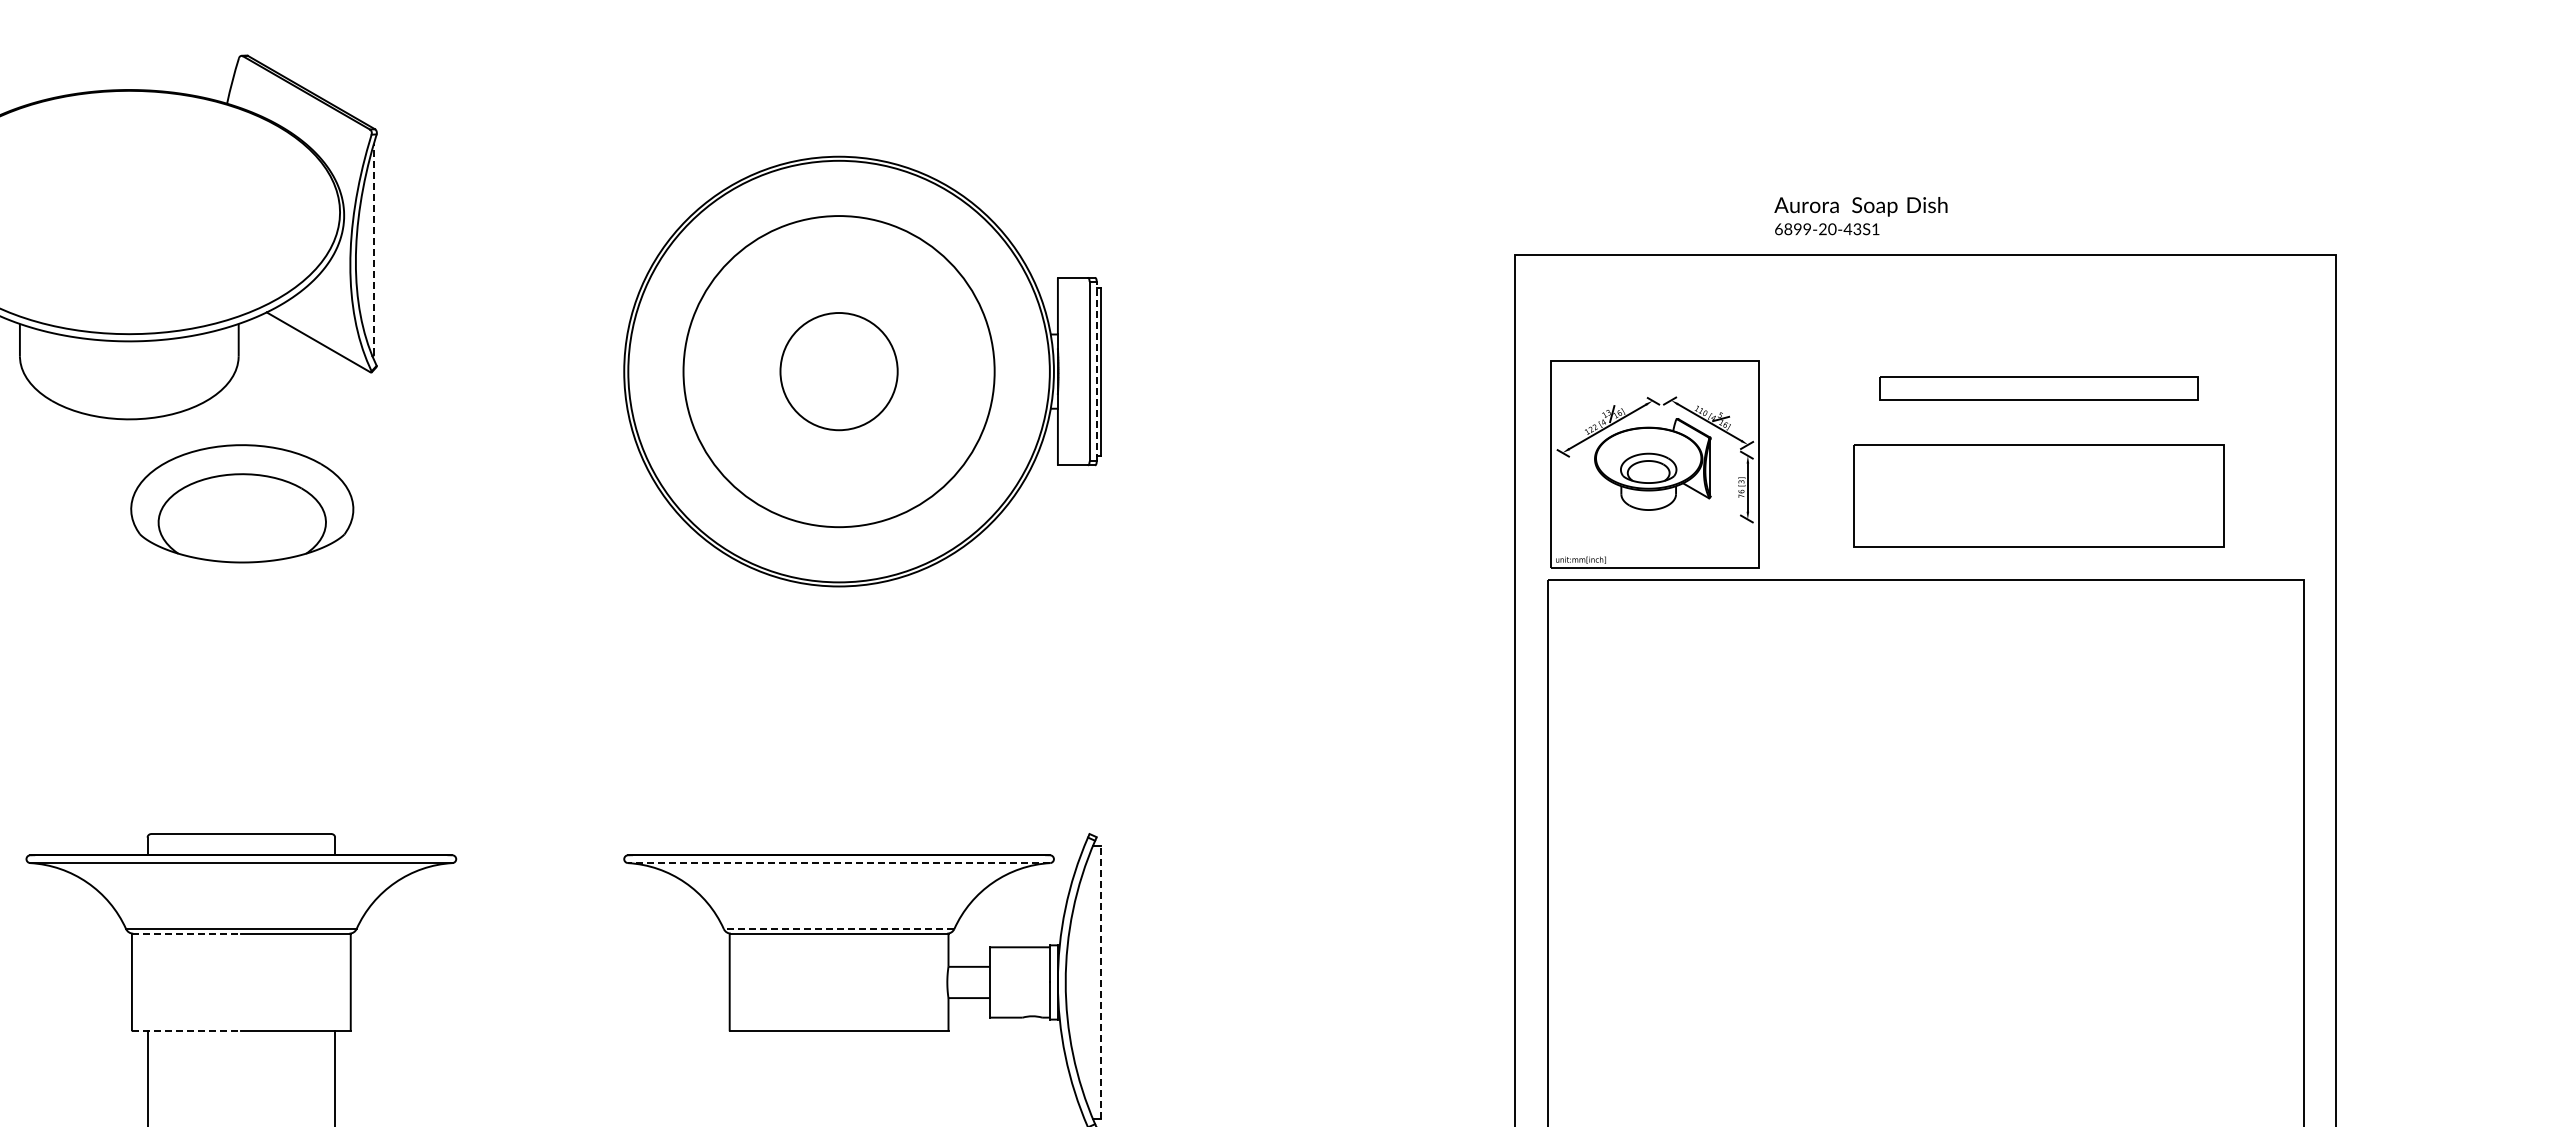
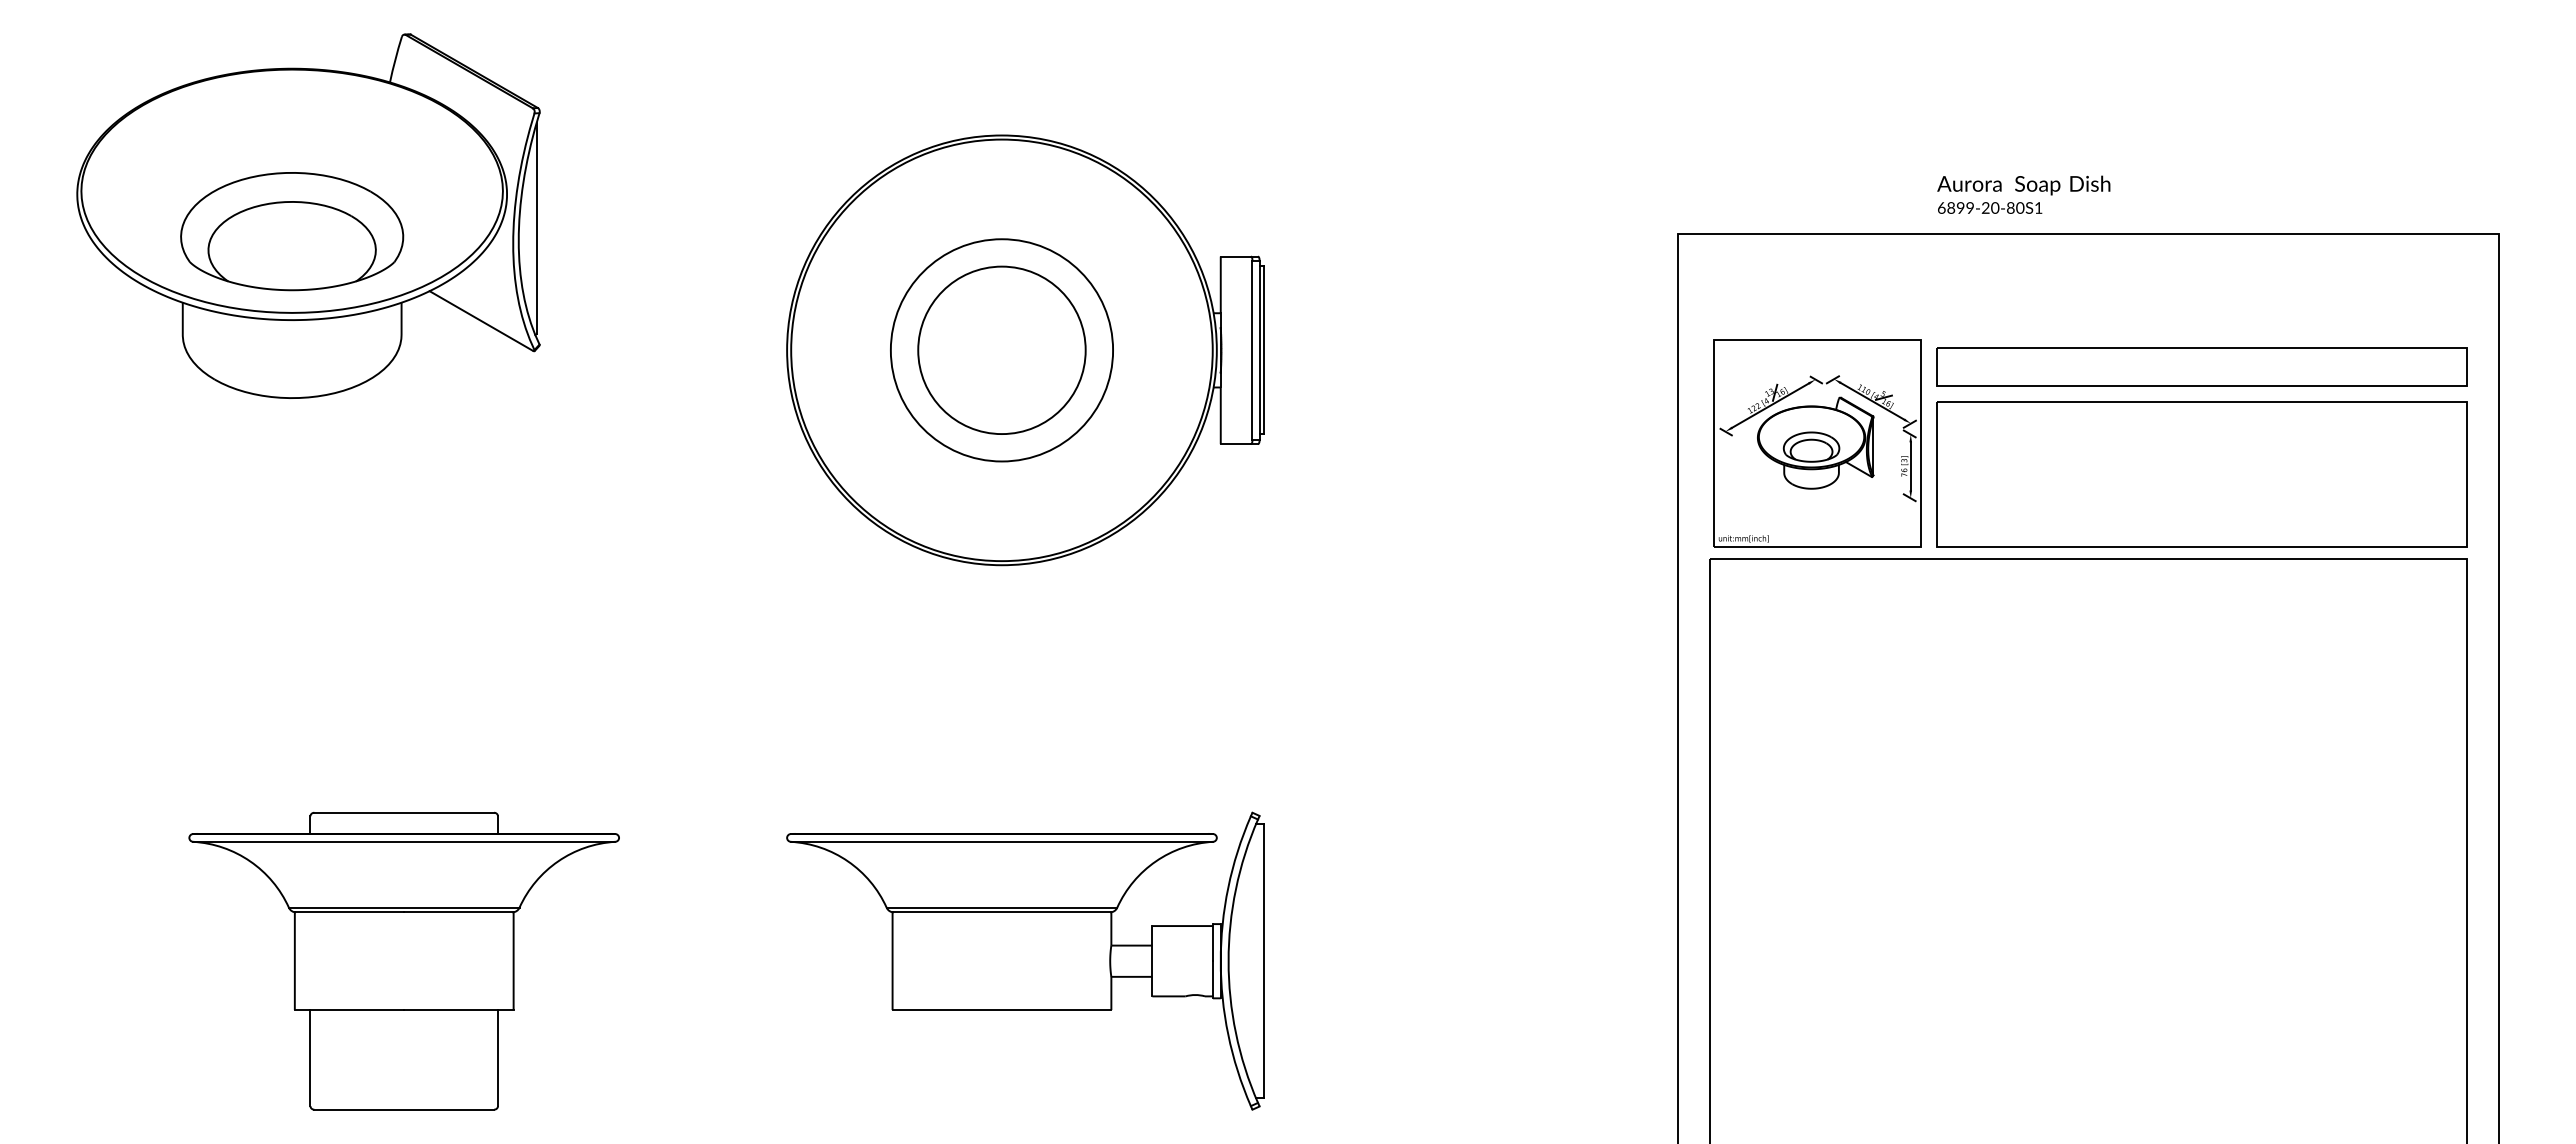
text: (1852, 228) -> (2015, 207), 6899-20-43S1 -> 6899-20-80S1
line: (373, 249) -> (536, 228), dashed -> solid
circle: (838, 371) -> (1001, 350), size x0.71
circle: (838, 371) -> (1001, 350), size x1.43
line: (1096, 371) -> (1259, 350), dashed -> solid
part: (2038, 387) -> (2201, 366), size x1.67
part: (2038, 495) -> (2201, 474), size x1.43
part: (242, 503) -> (292, 231), moved
line: (838, 862) -> (1001, 841), dashed -> solid
line: (838, 928) -> (1001, 907), dashed -> solid
line: (186, 933) -> (349, 912), dashed -> solid
line: (1100, 982) -> (1263, 961), dashed -> solid
line: (186, 1031) -> (349, 1010), dashed -> solid

